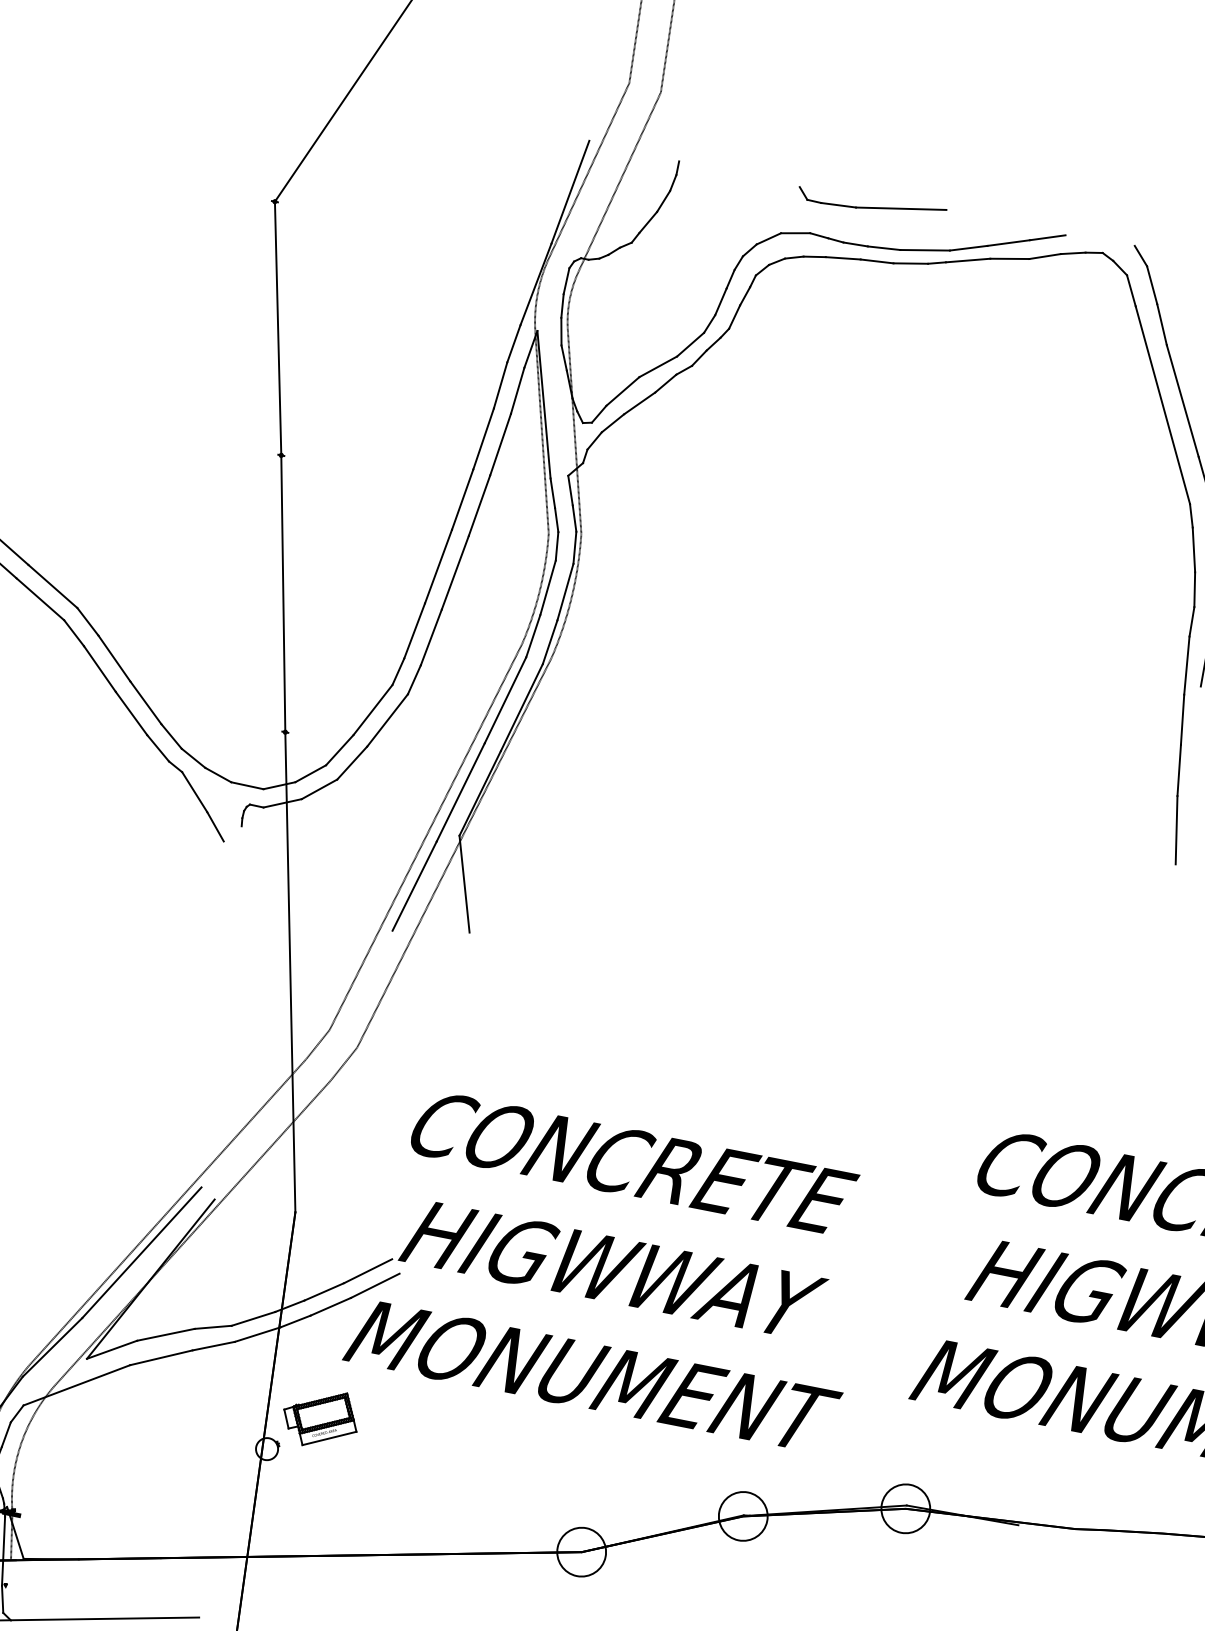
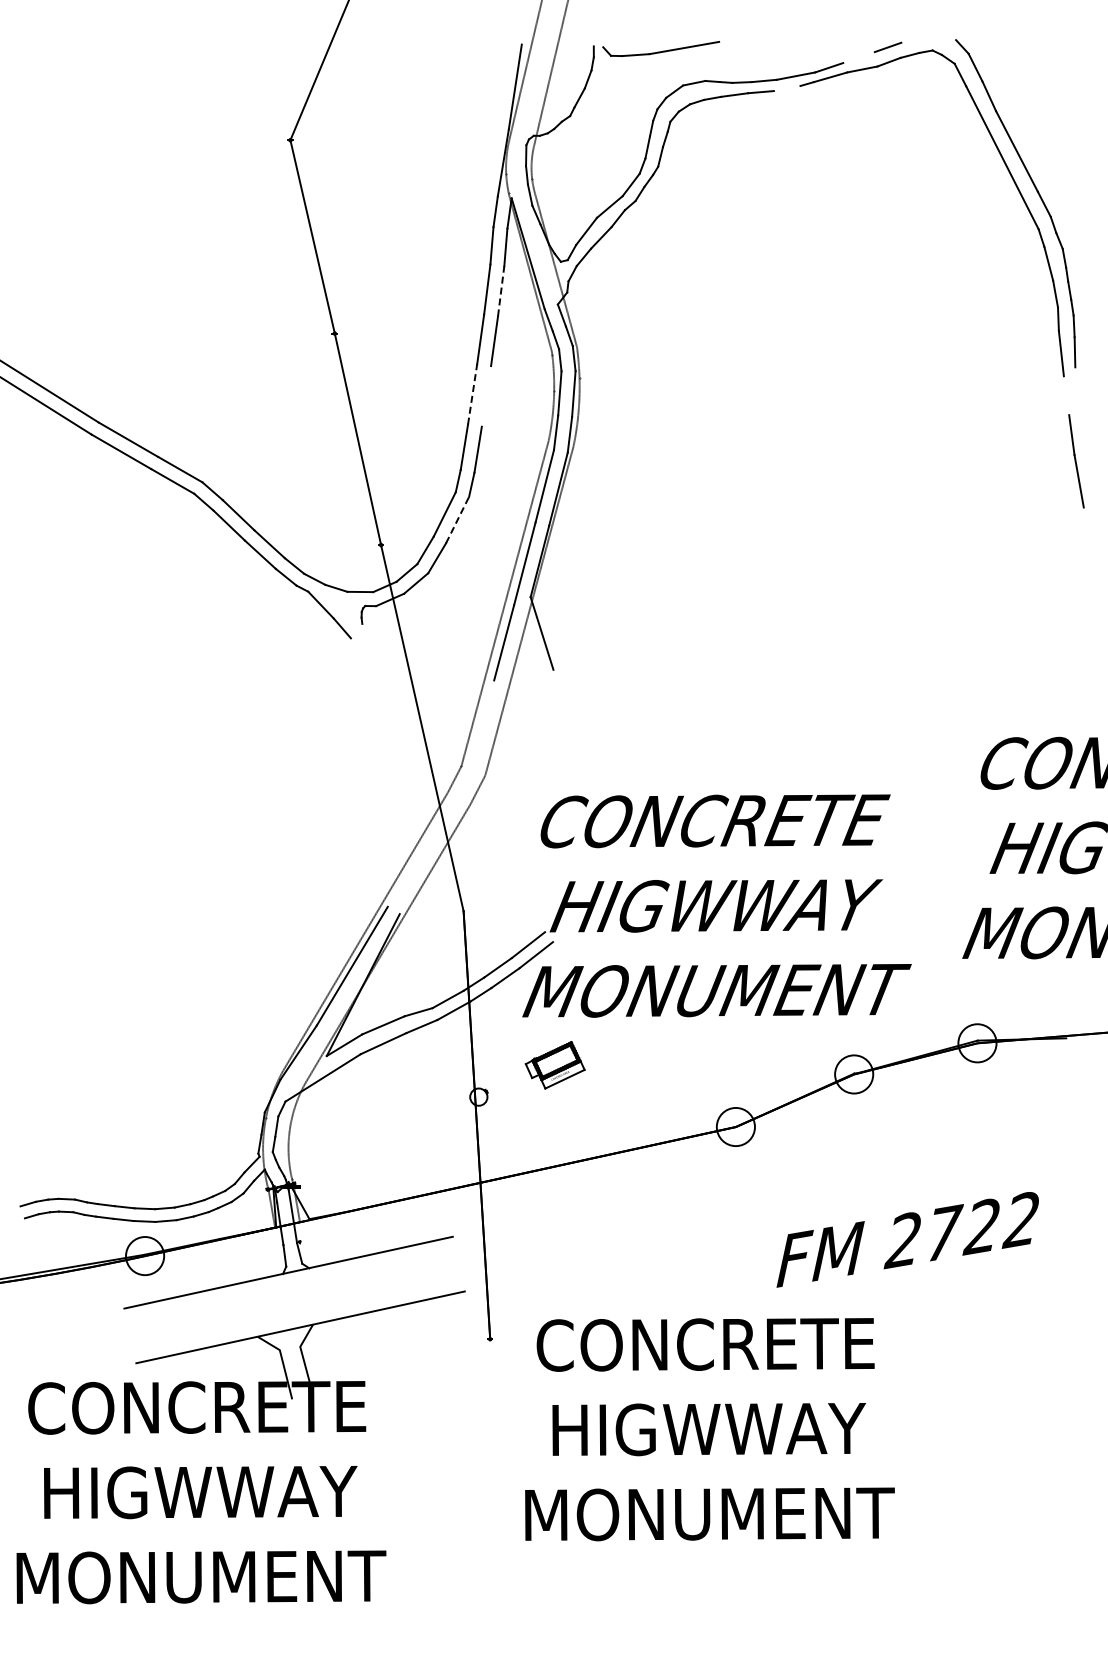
part: (872, 203) -> (661, 48), moved
line: (1008, 242) -> (858, 57), removed
line: (909, 263) -> (786, 88), removed
line: (501, 443) -> (501, 290), solid -> dashed
line: (438, 566) -> (472, 394), solid -> dashed
line: (455, 572) -> (486, 396), removed
line: (1182, 719) -> (1066, 395), removed
line: (387, 720) -> (457, 520), solid -> dashed
part: (319, 1418) -> (554, 1065), moved

